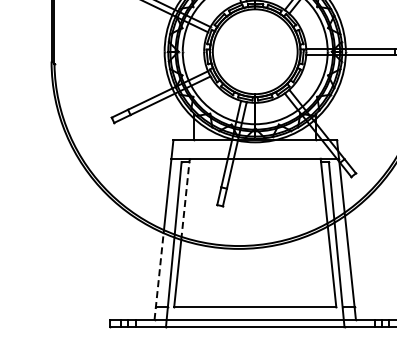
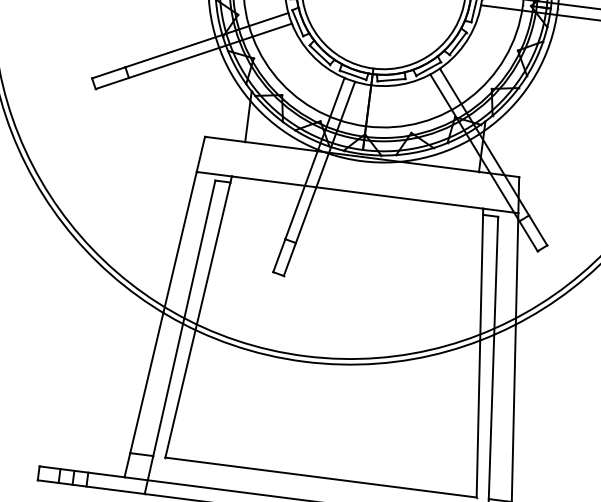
line: (185, 199) -> (213, 253), dashed -> solid
line: (159, 276) -> (144, 395), dashed -> solid

